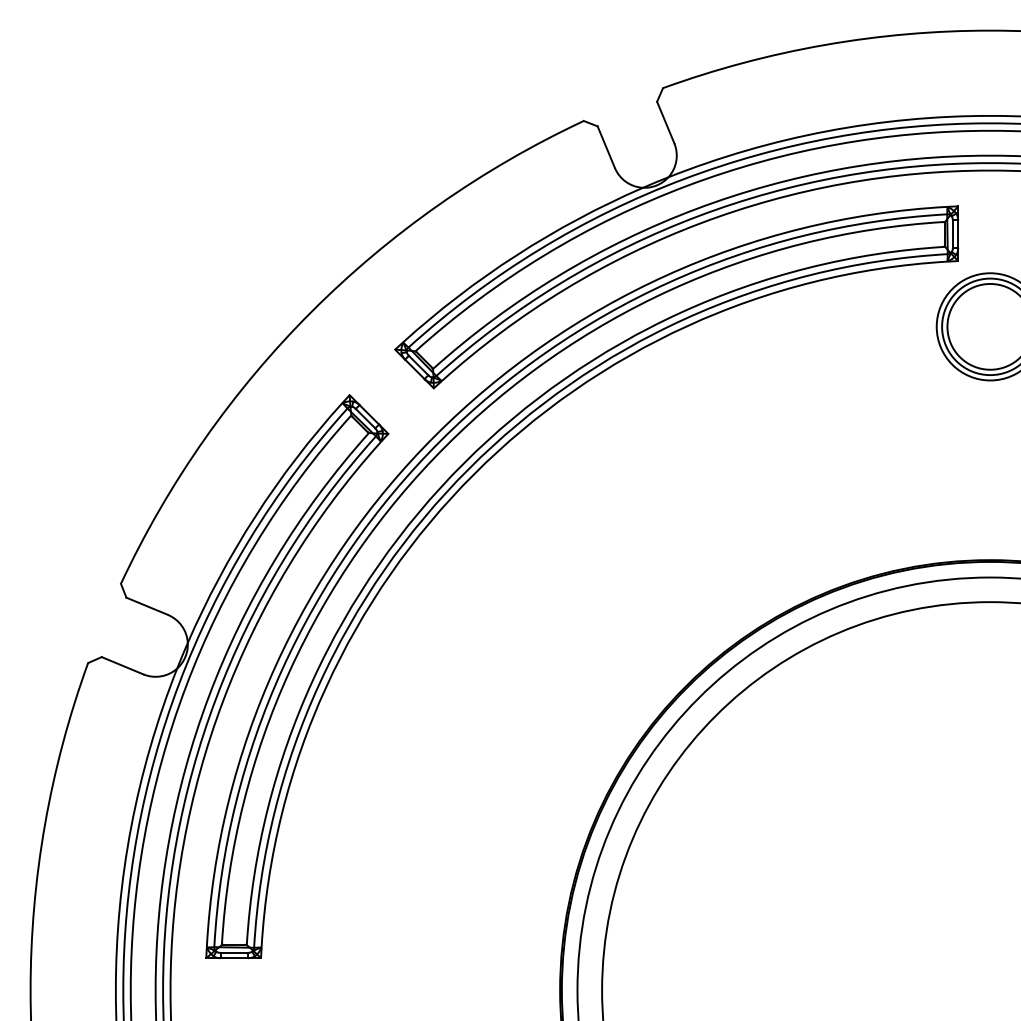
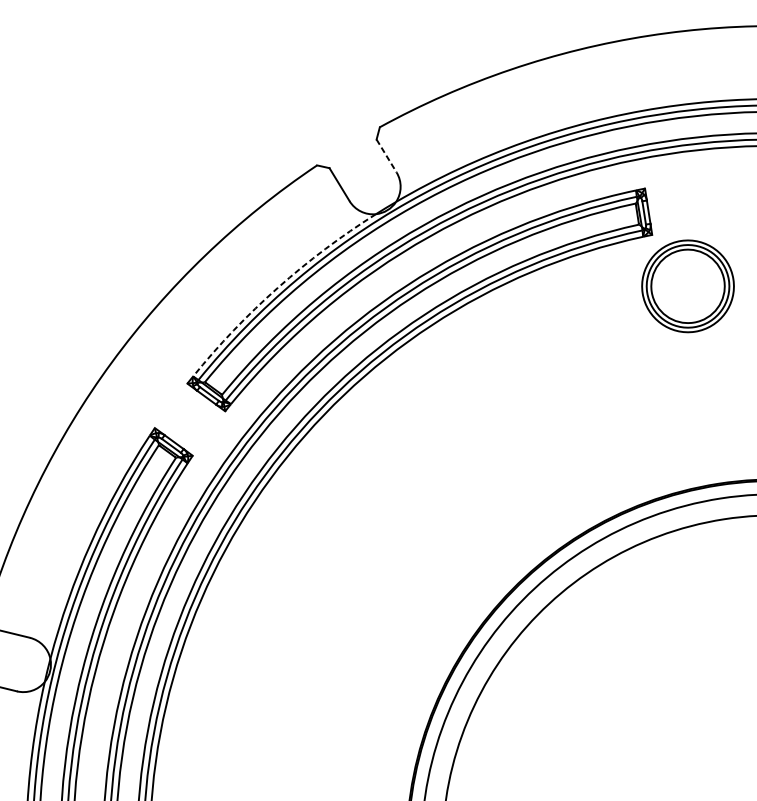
line: (665, 122) -> (386, 156), solid -> dashed
arc: (516, 255) -> (277, 288), solid -> dashed

